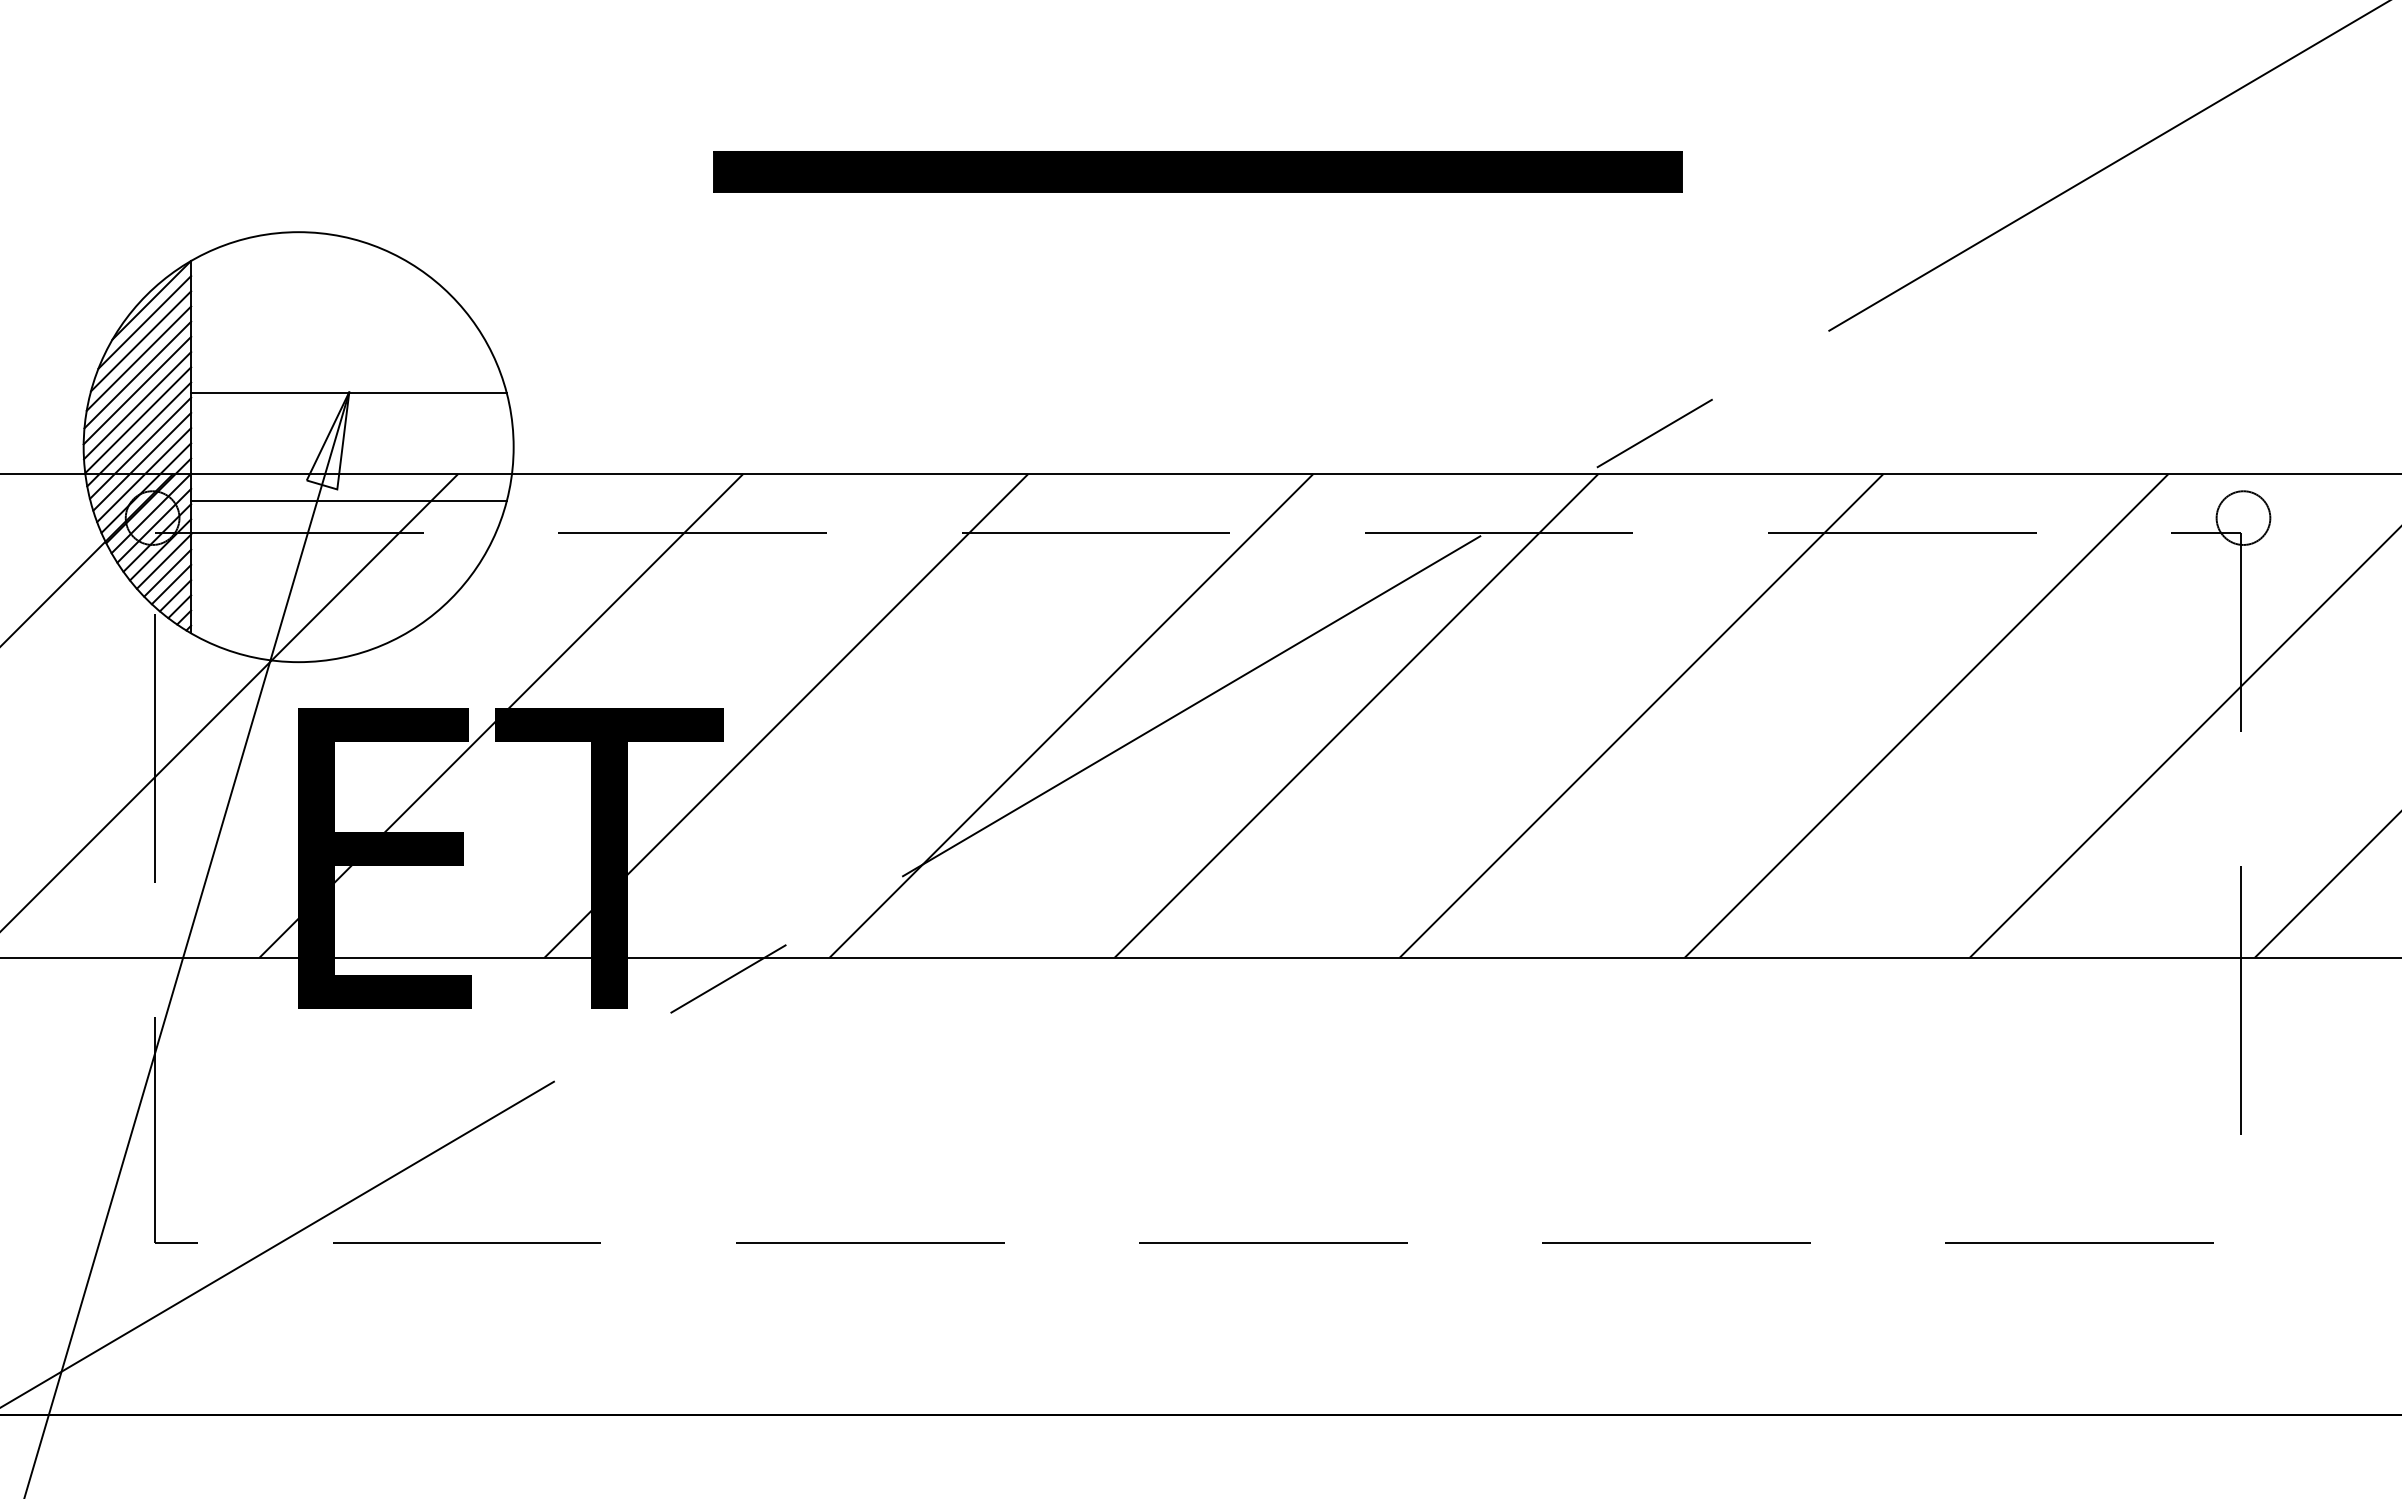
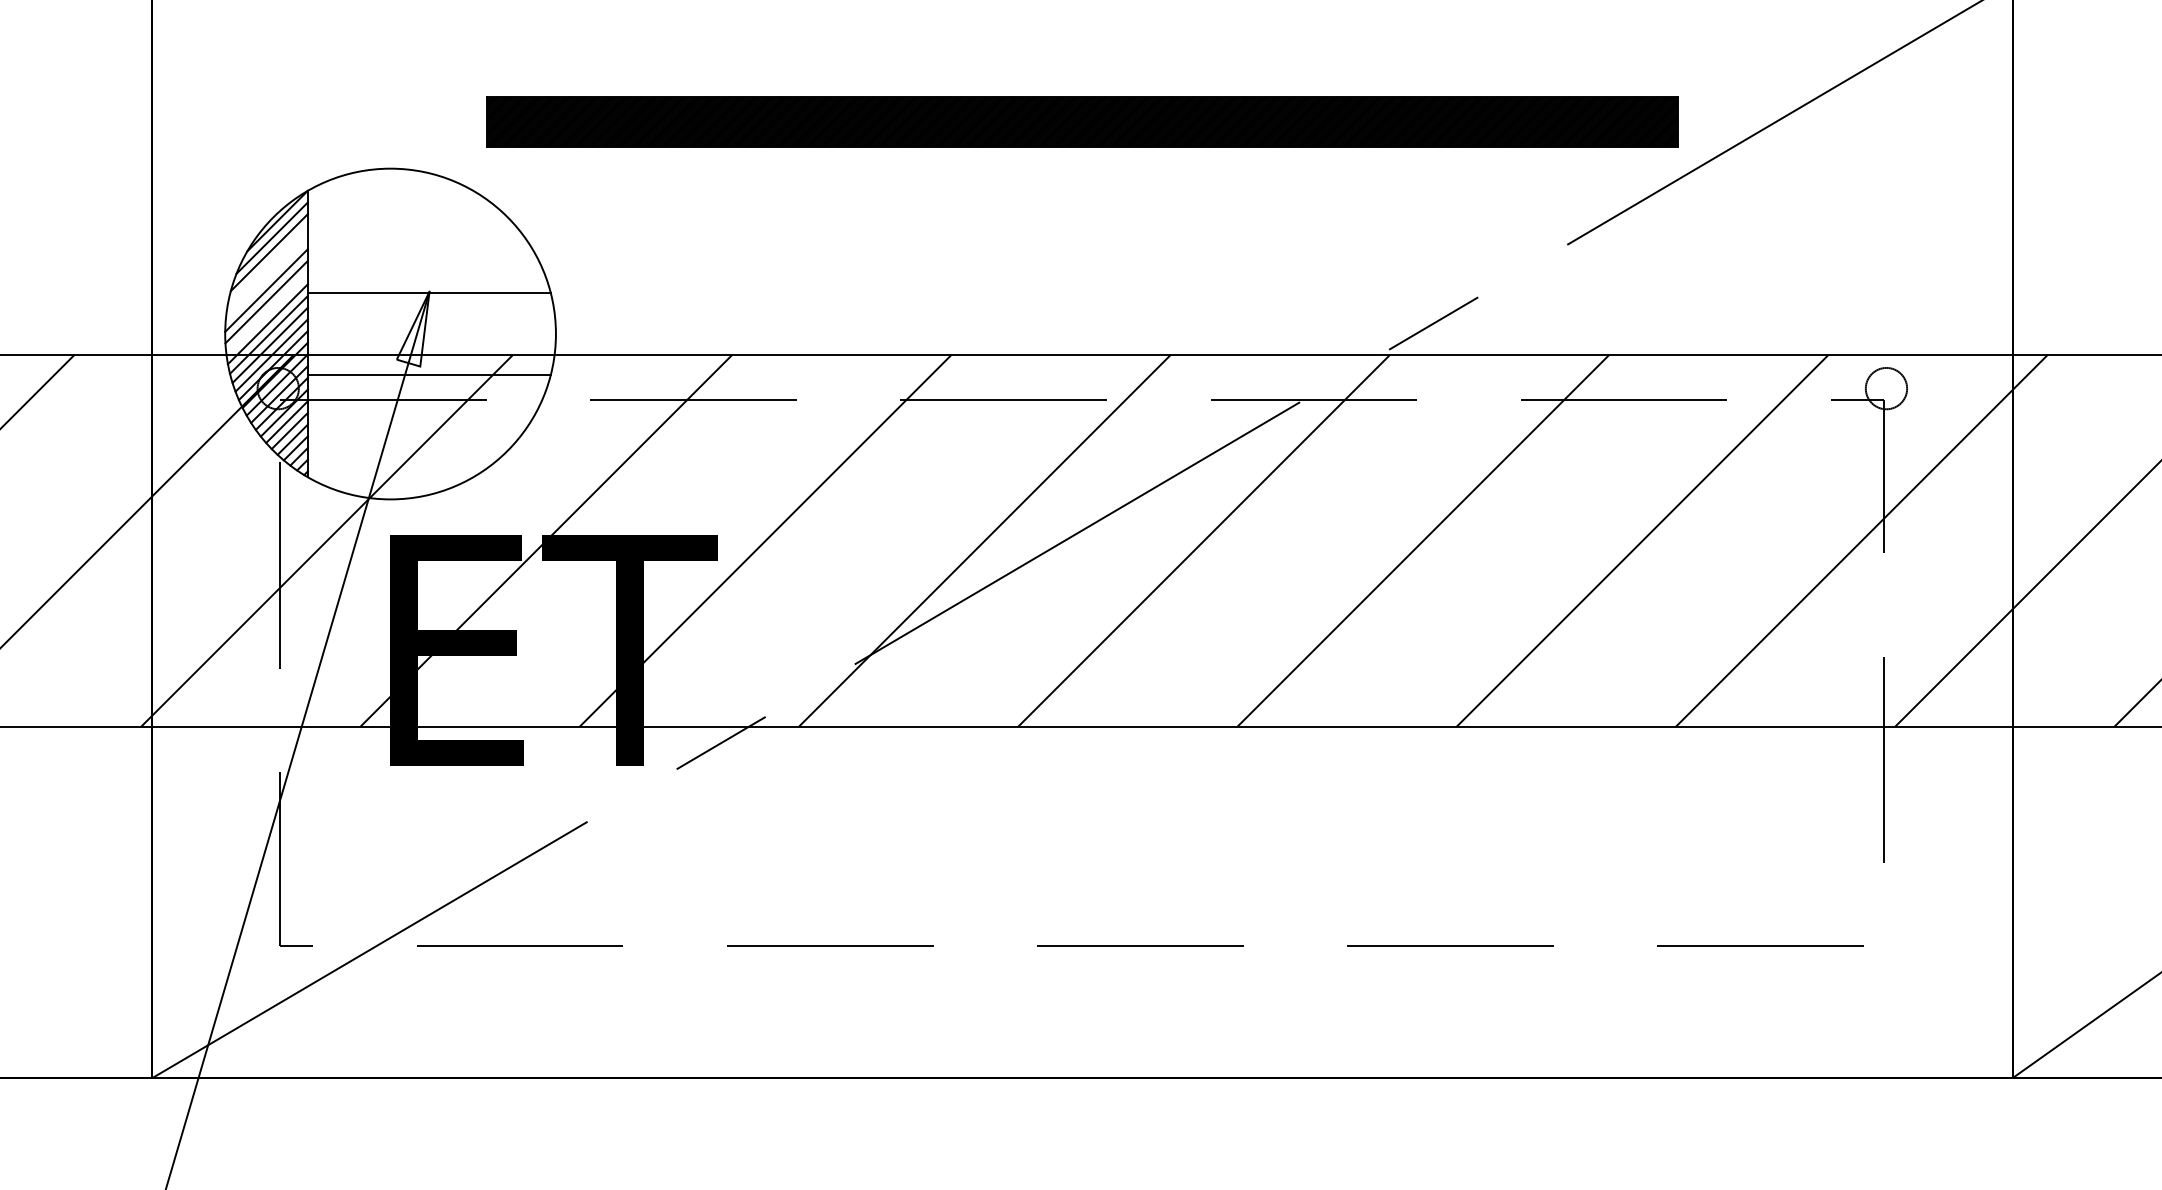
part: (1196, 172) -> (1081, 122), size x1.6
line: (138, 358) -> (267, 265), removed
line: (137, 374) -> (266, 278), removed
line: (137, 420) -> (266, 313), removed

